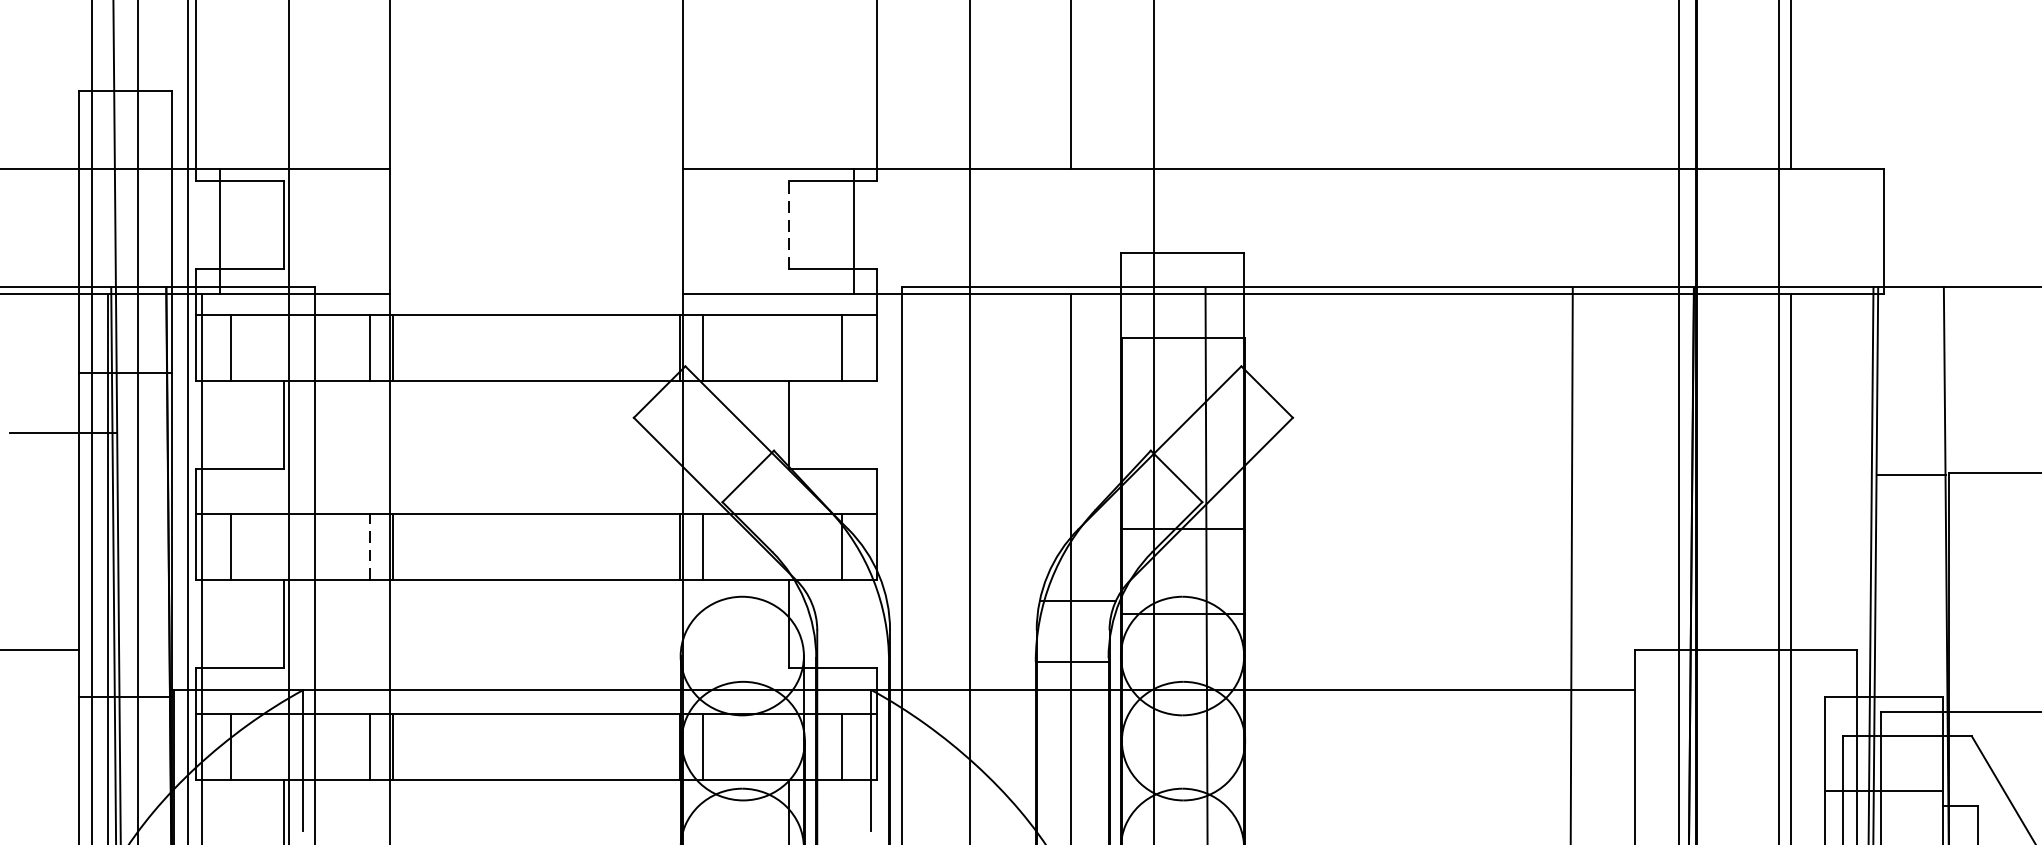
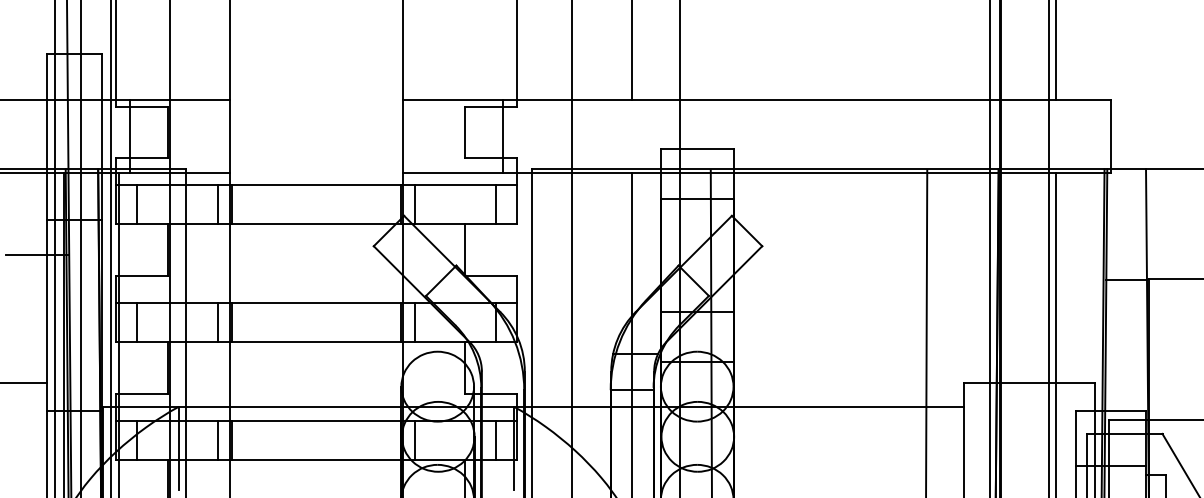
line: (789, 224) -> (465, 132), dashed -> solid
line: (370, 547) -> (218, 322), dashed -> solid

